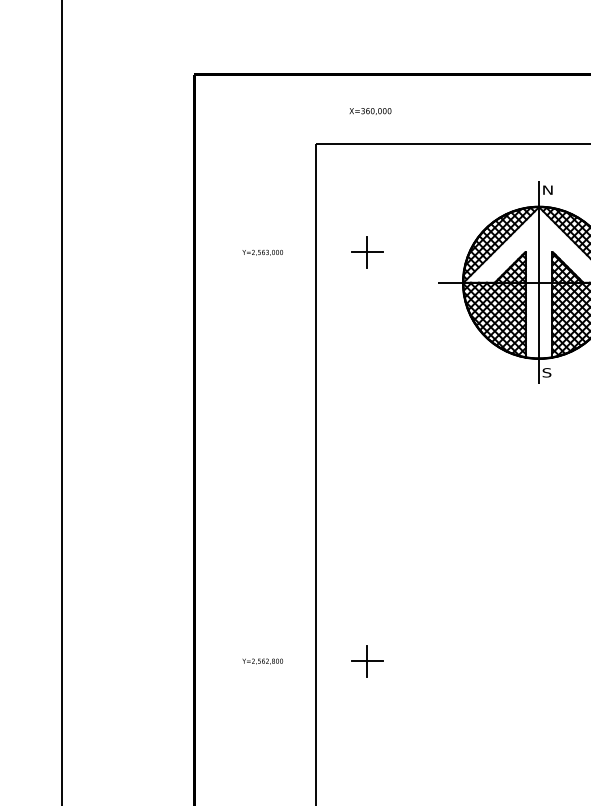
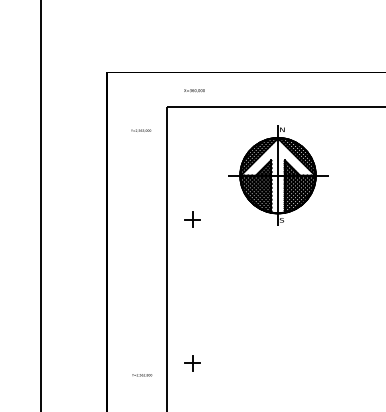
text: (263, 252) -> (141, 130), moved
part: (366, 252) -> (192, 219), moved
text: (263, 661) -> (142, 375), moved

